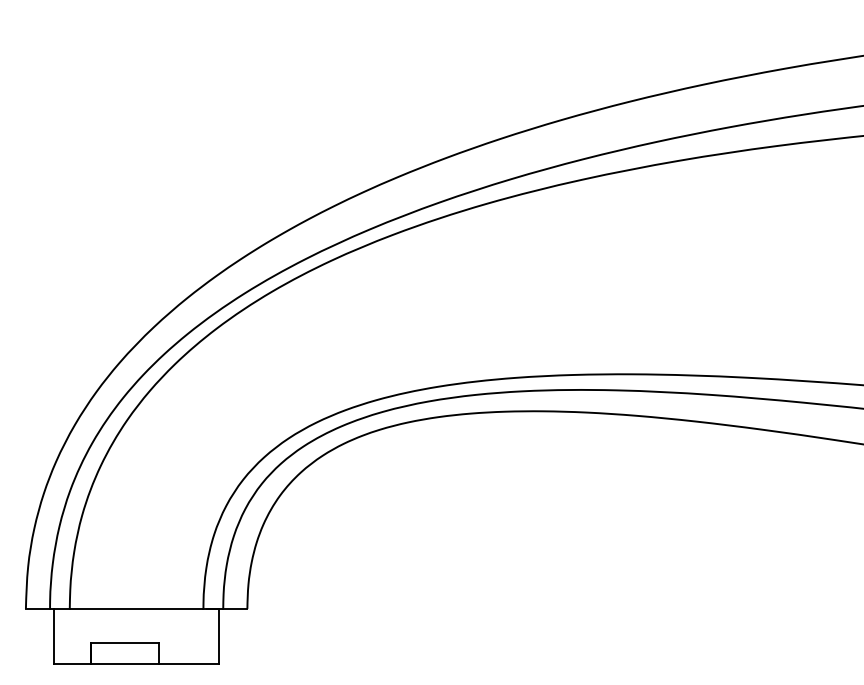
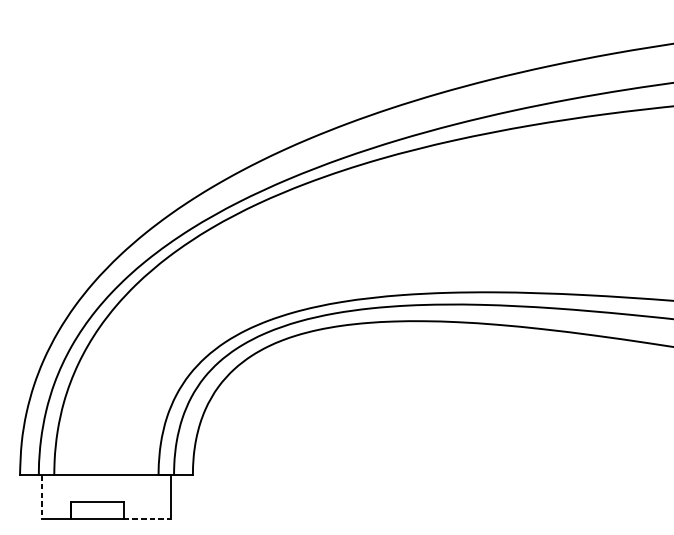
line: (54, 636) -> (42, 496), solid -> dashed
line: (188, 664) -> (146, 518), solid -> dashed

